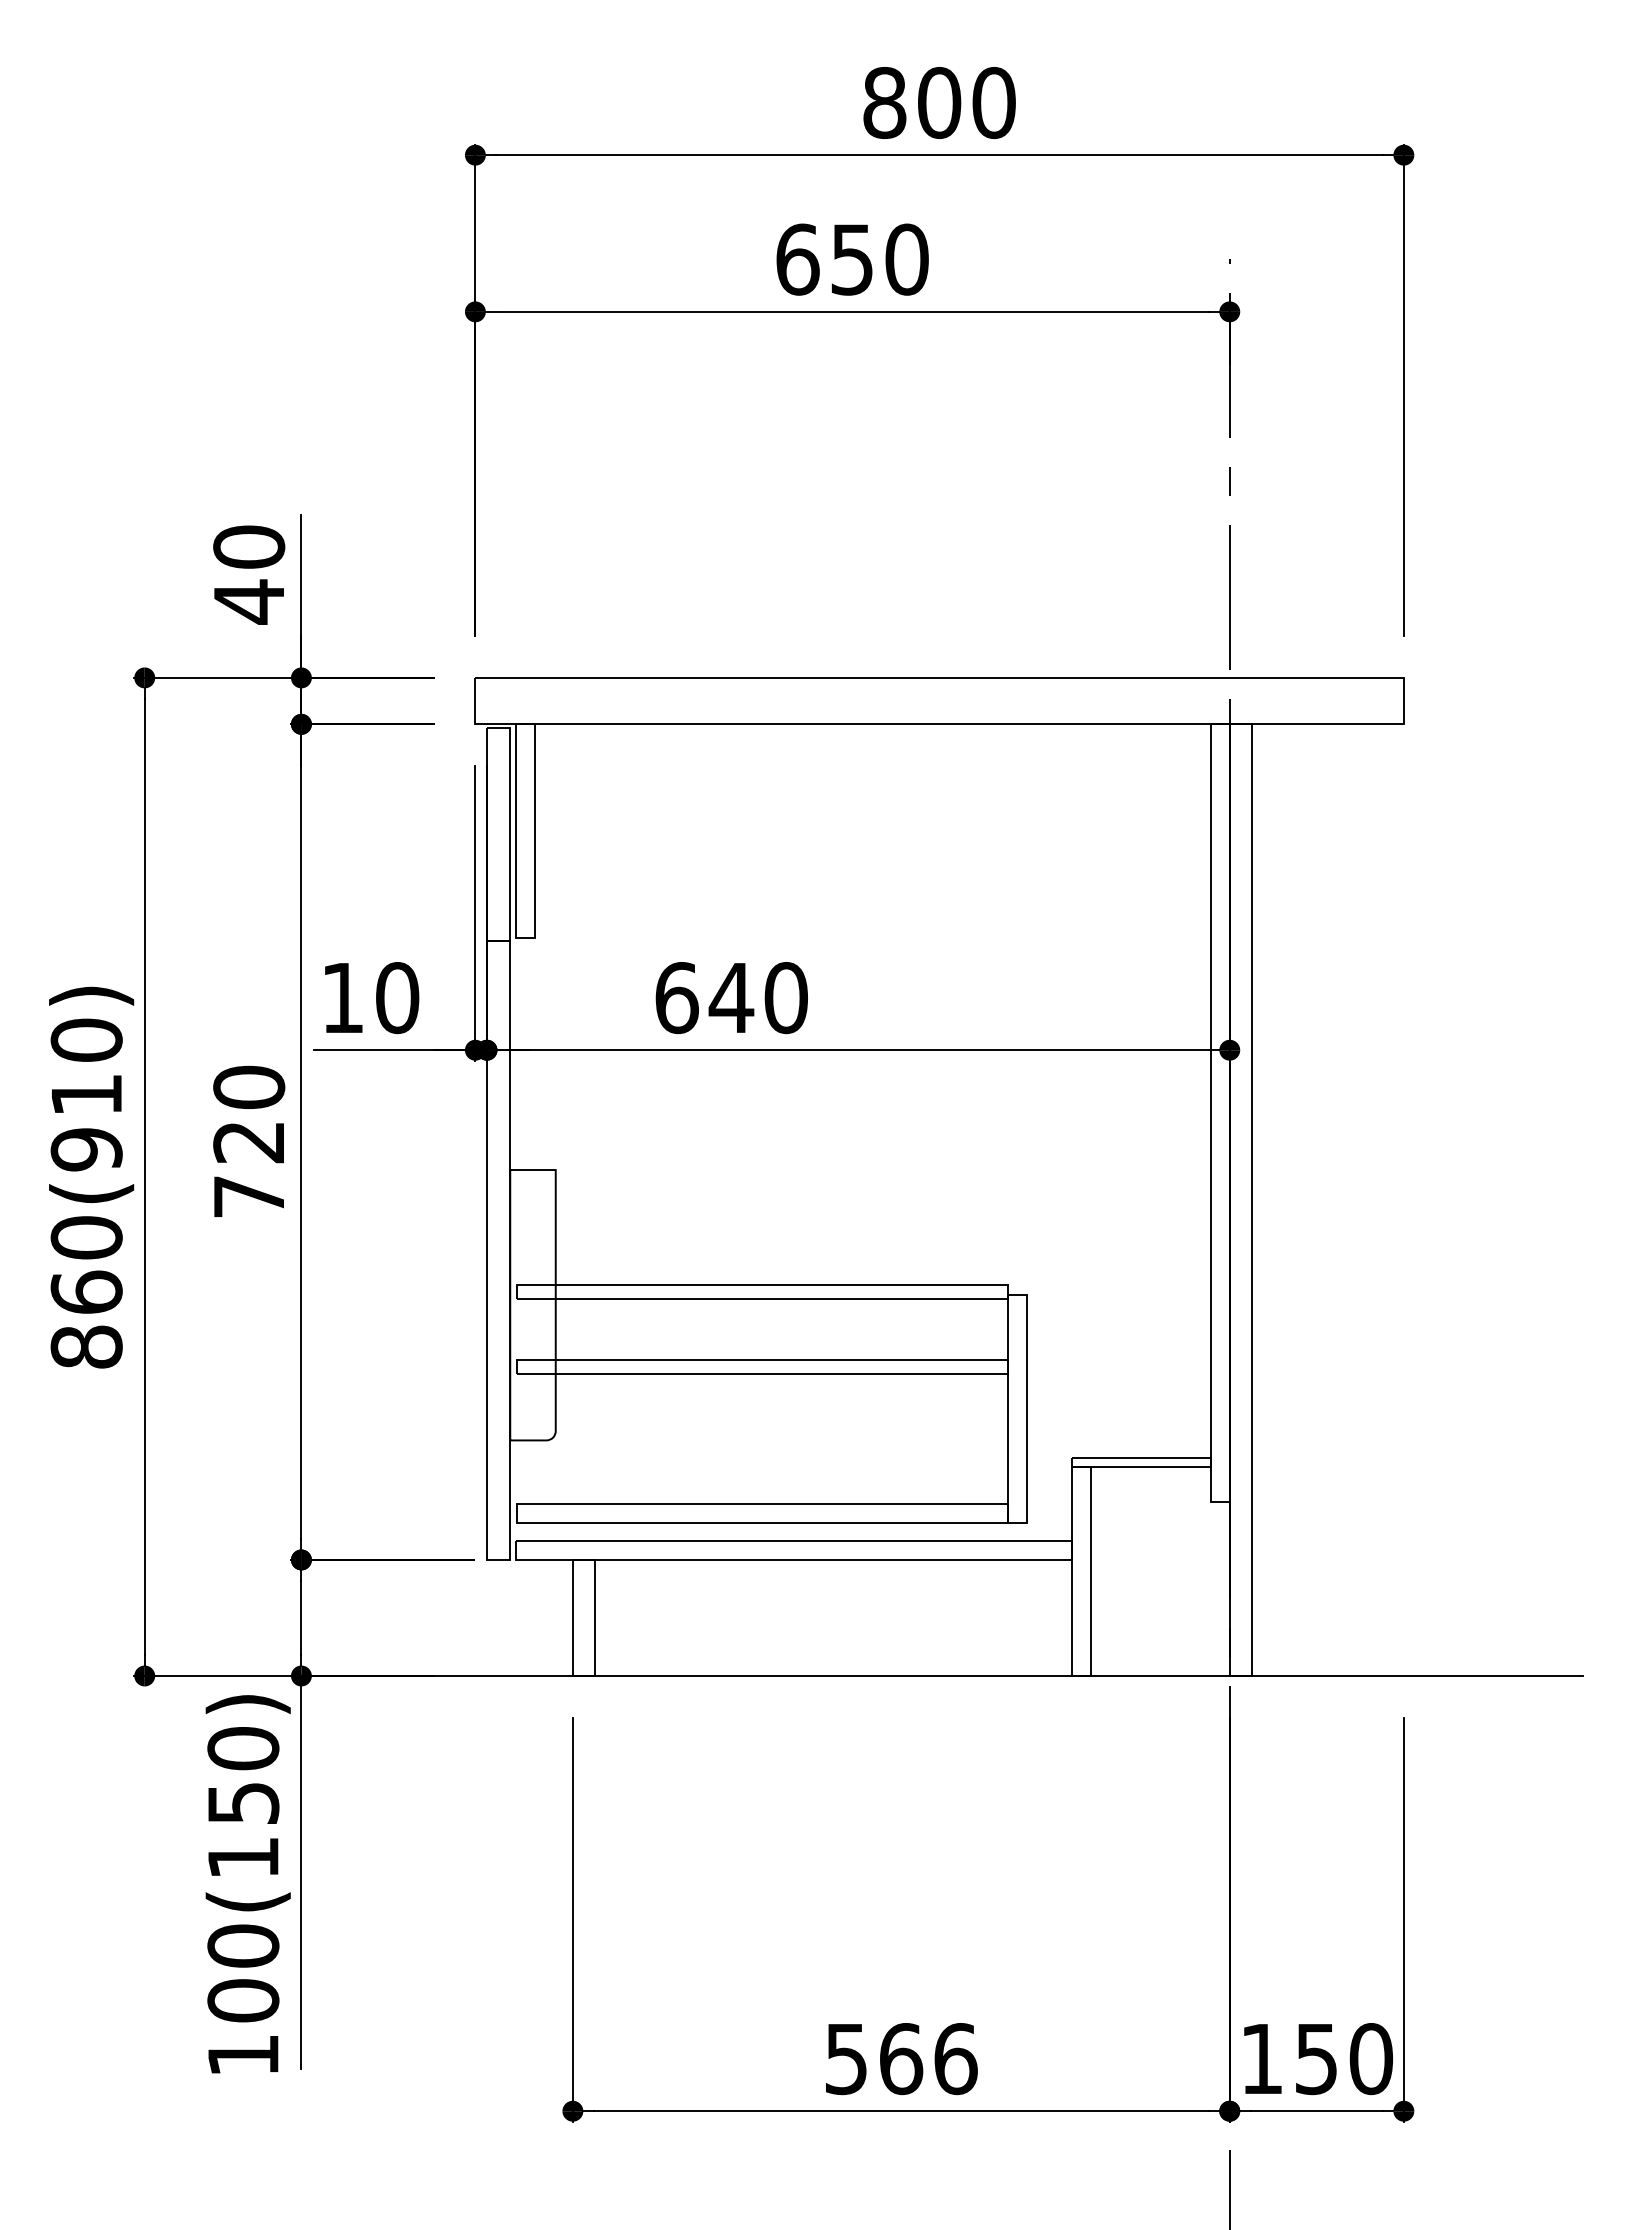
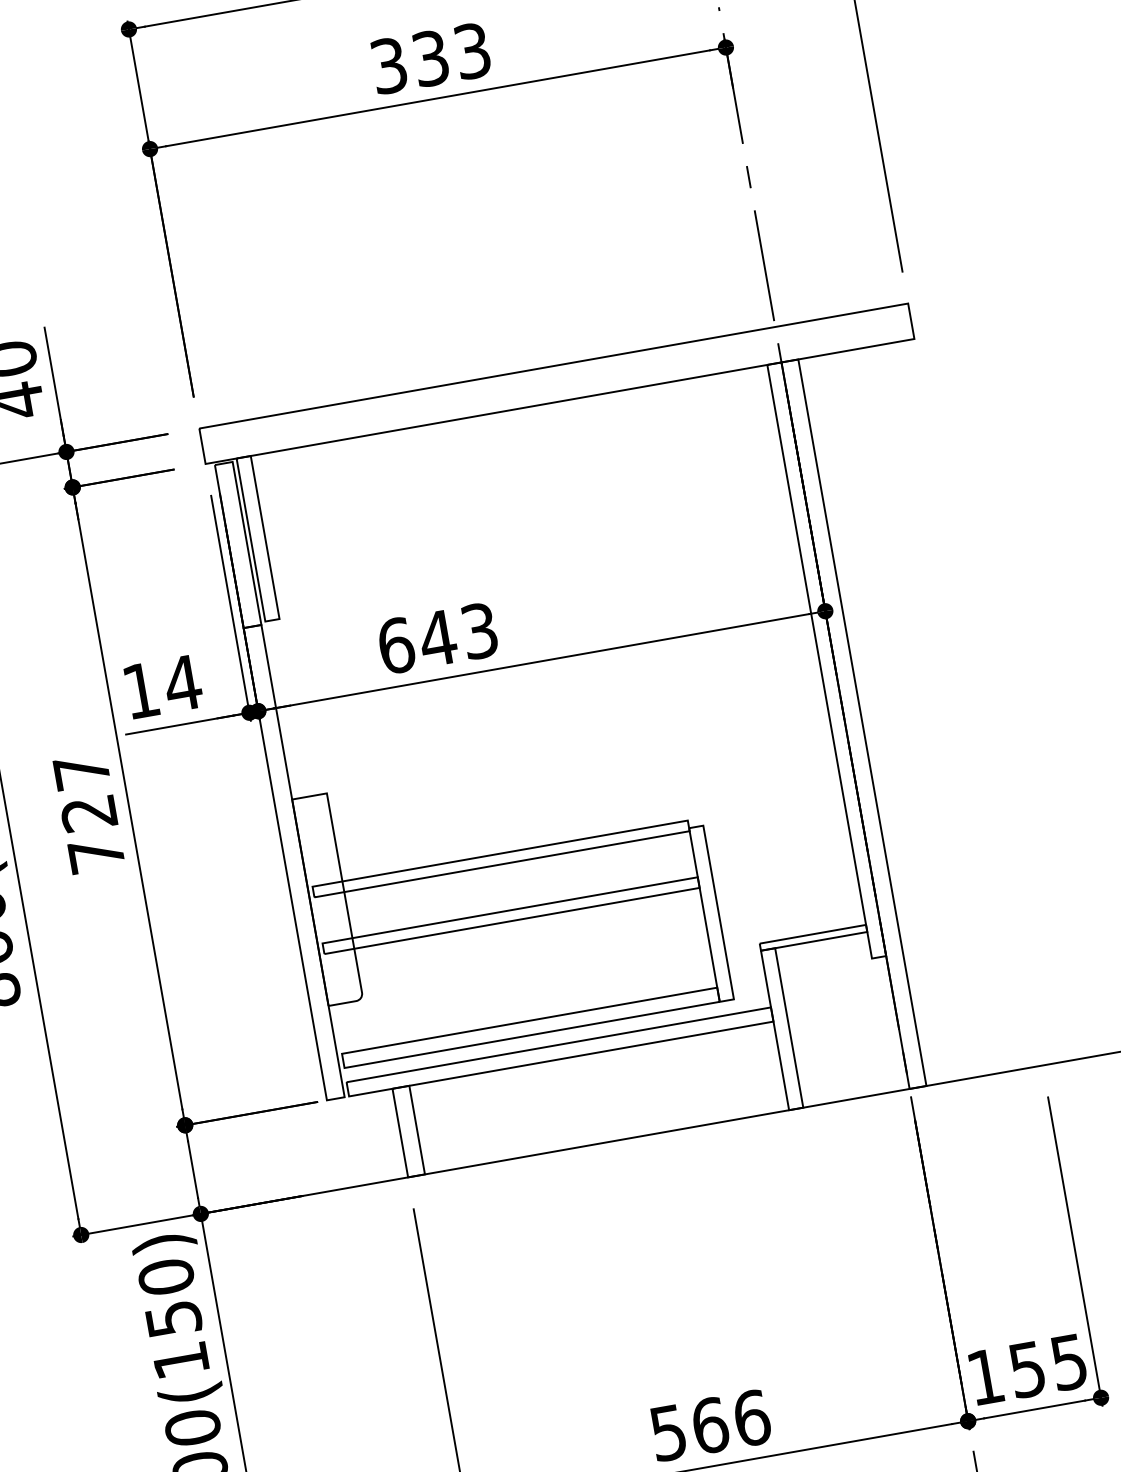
text: (852, 259) -> (430, 58), 650 -> 333
text: (397, 998) -> (183, 683), 10 -> 14
text: (785, 998) -> (479, 631), 640 -> 643
text: (249, 1087) -> (82, 771), 720 -> 727
text: (1371, 2059) -> (1069, 1362), 150 -> 155

